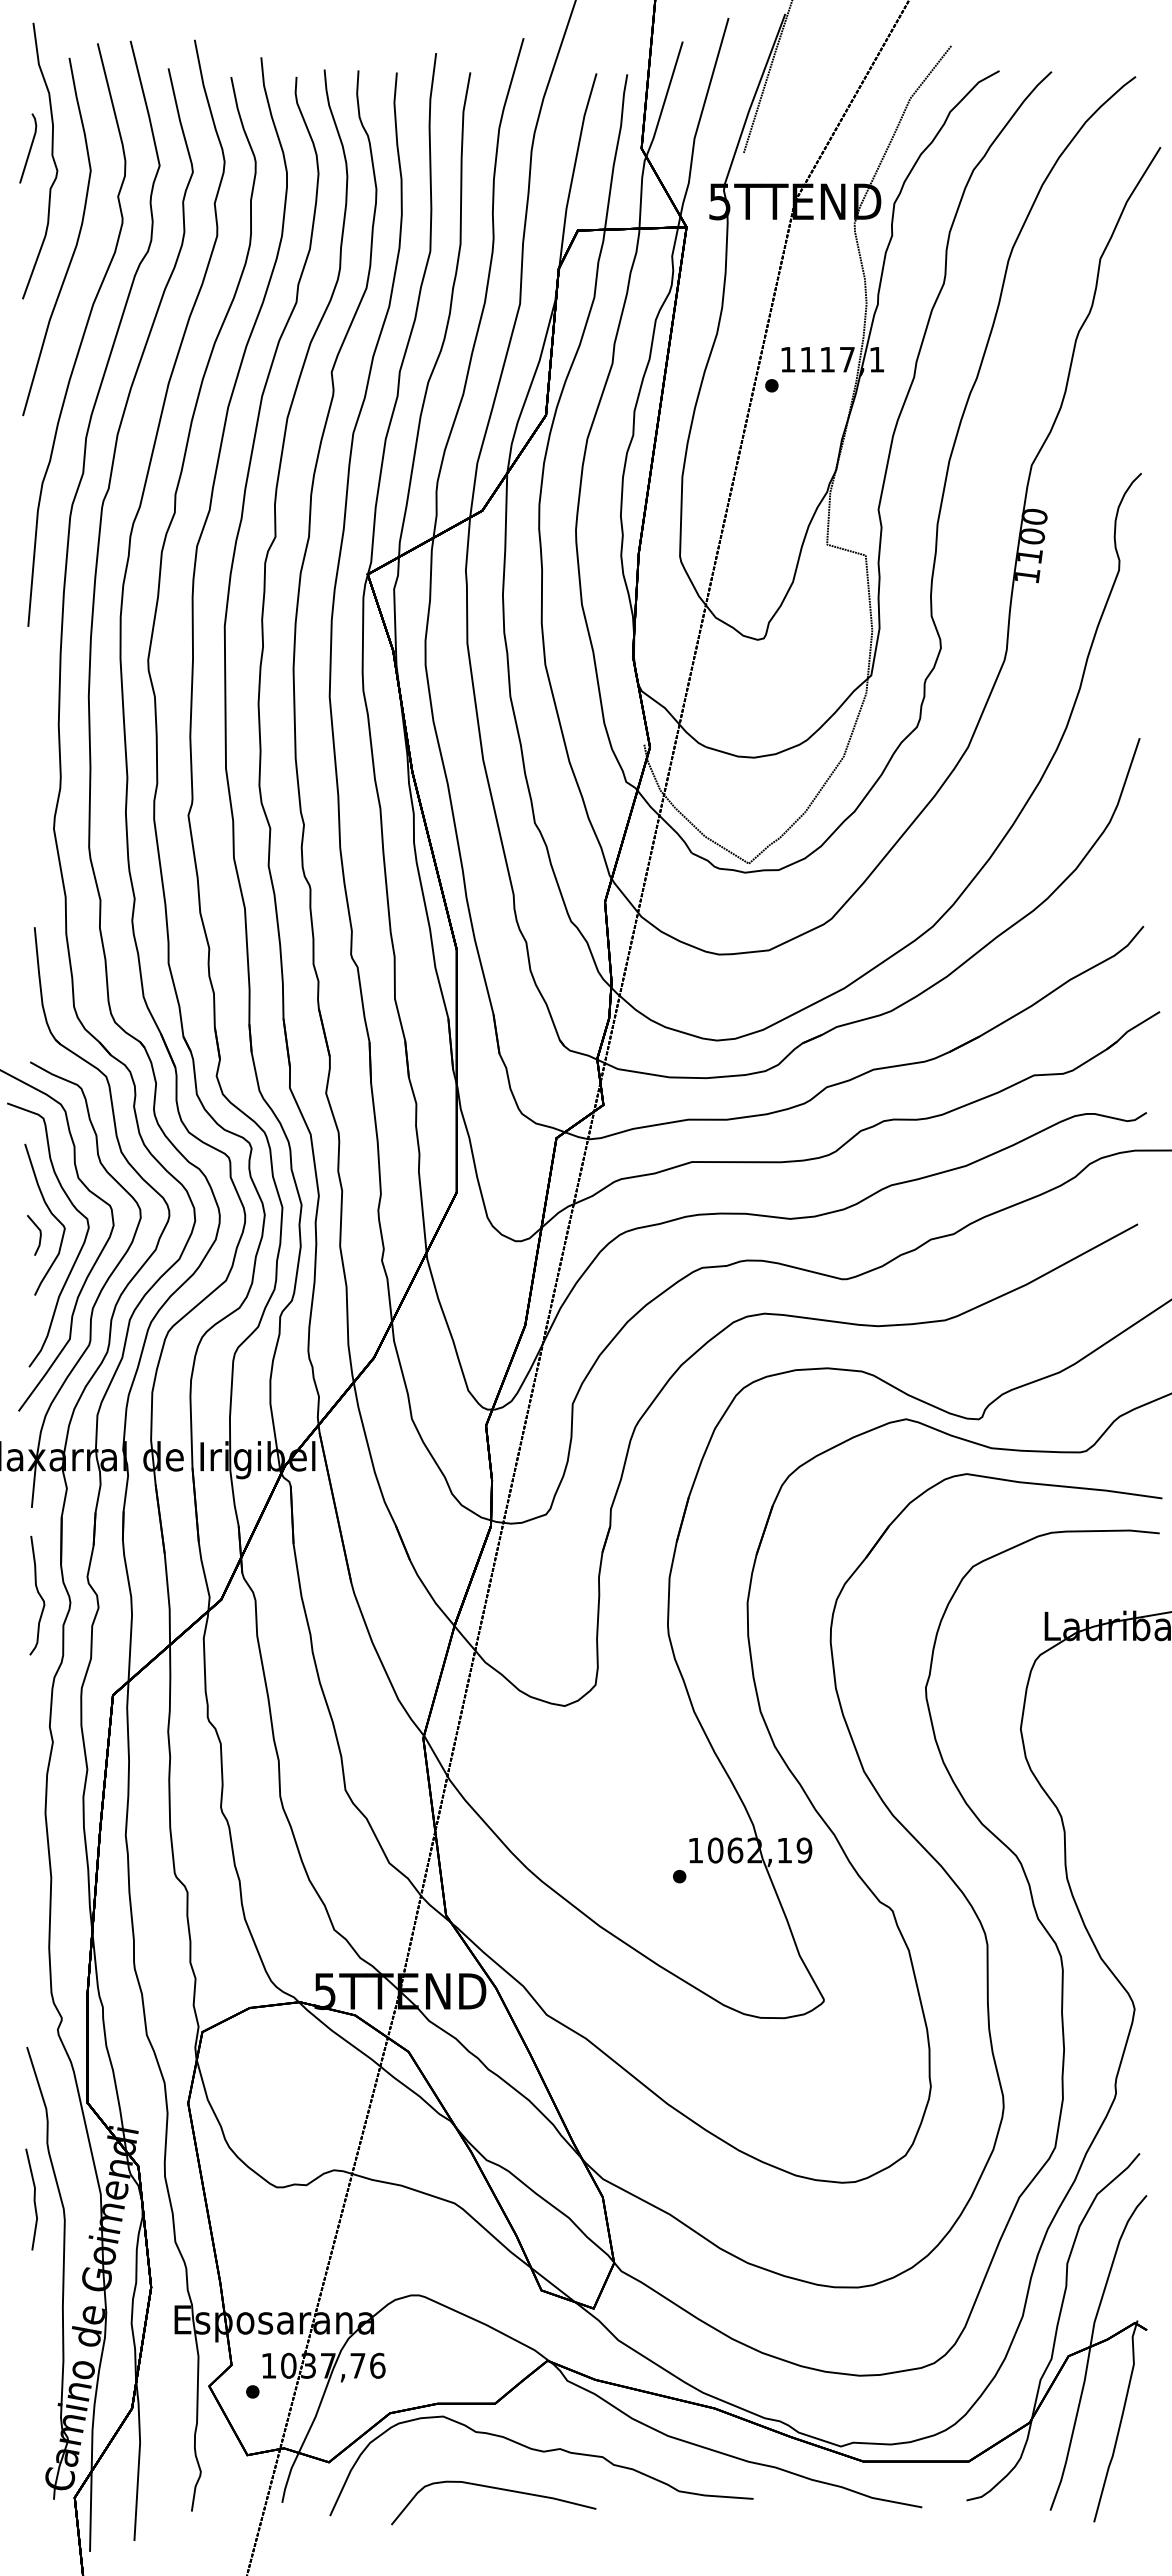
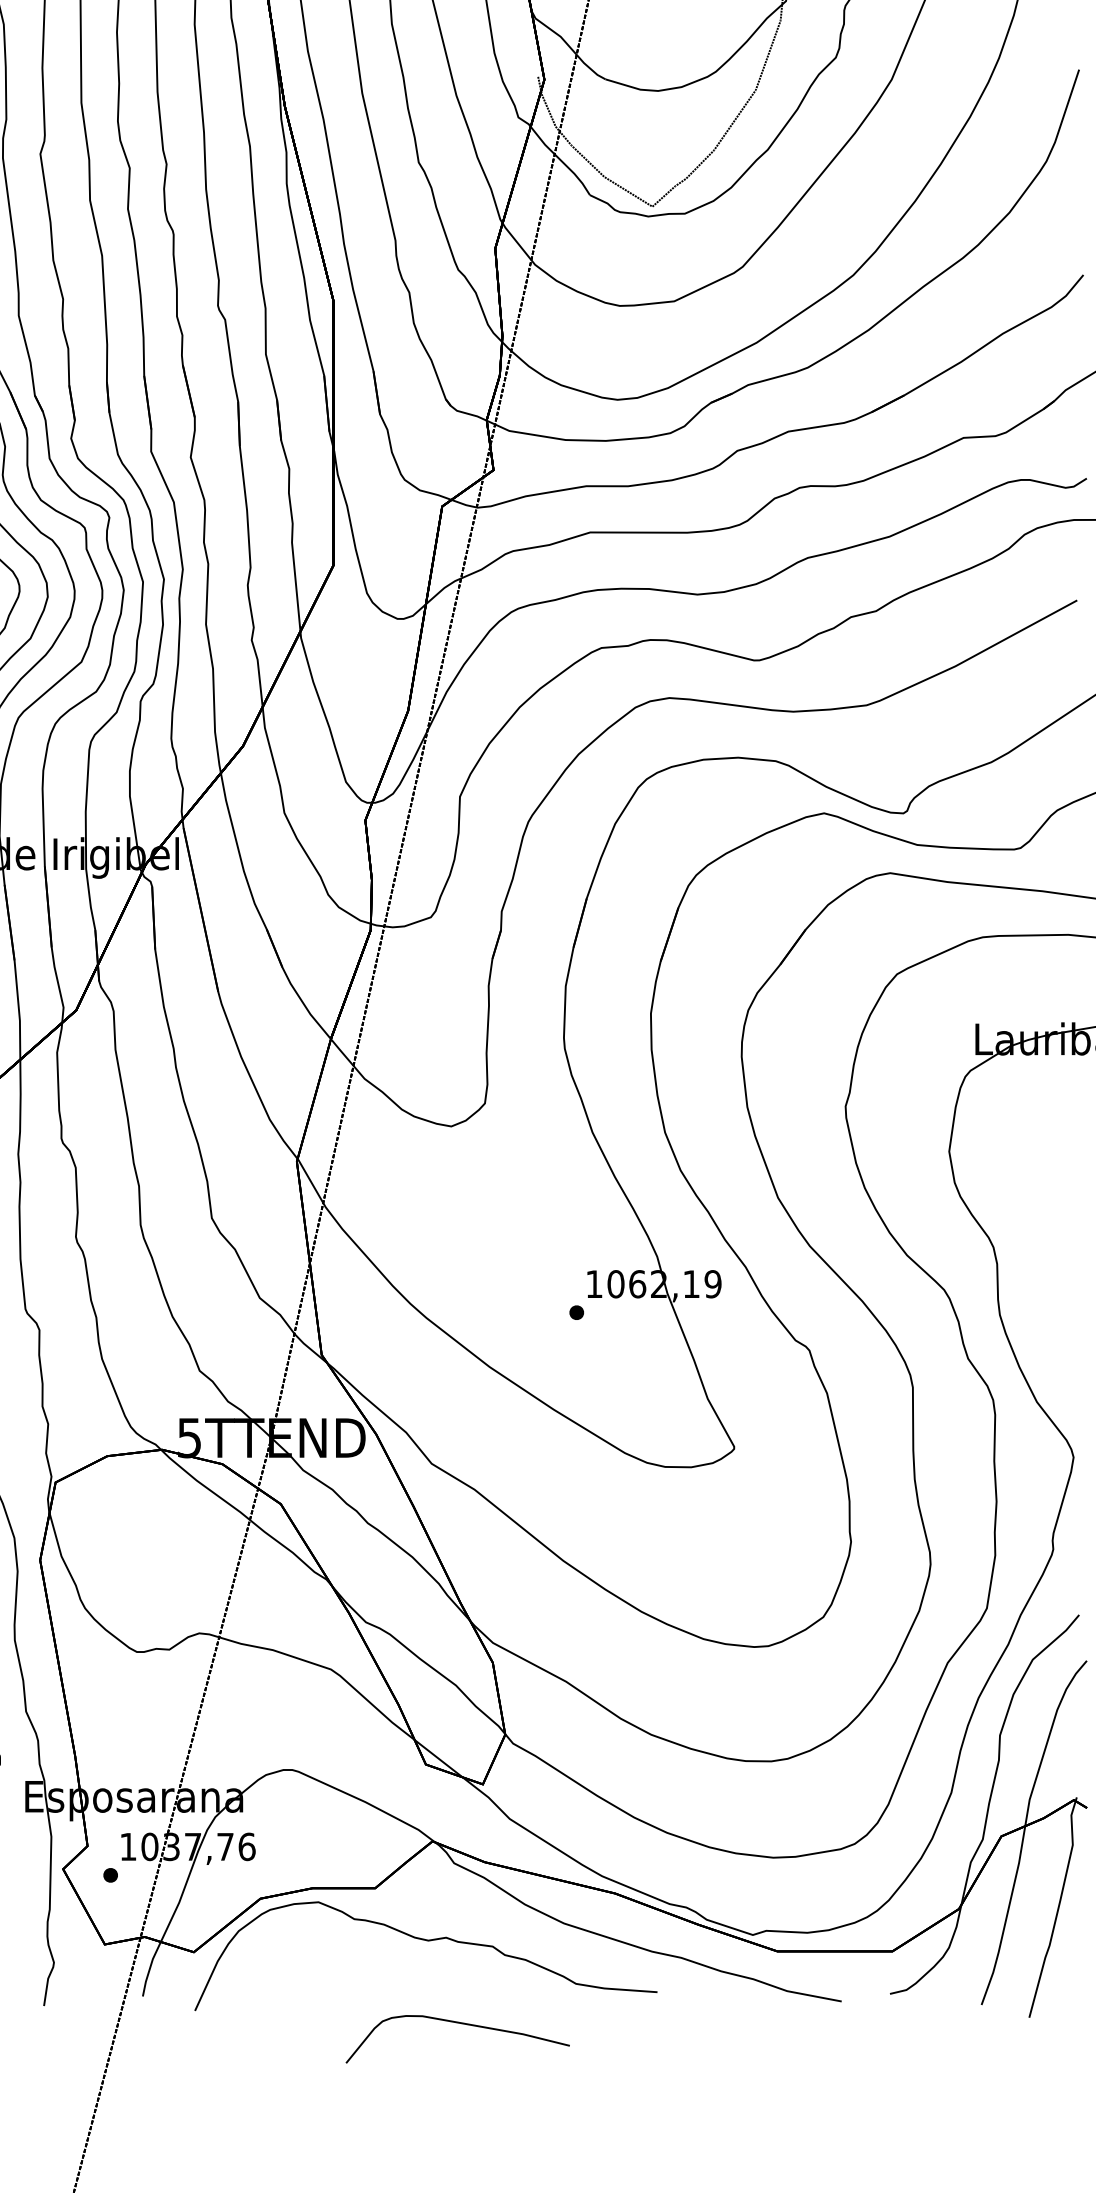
curve: (496, 2489) -> (460, 2024), moved

